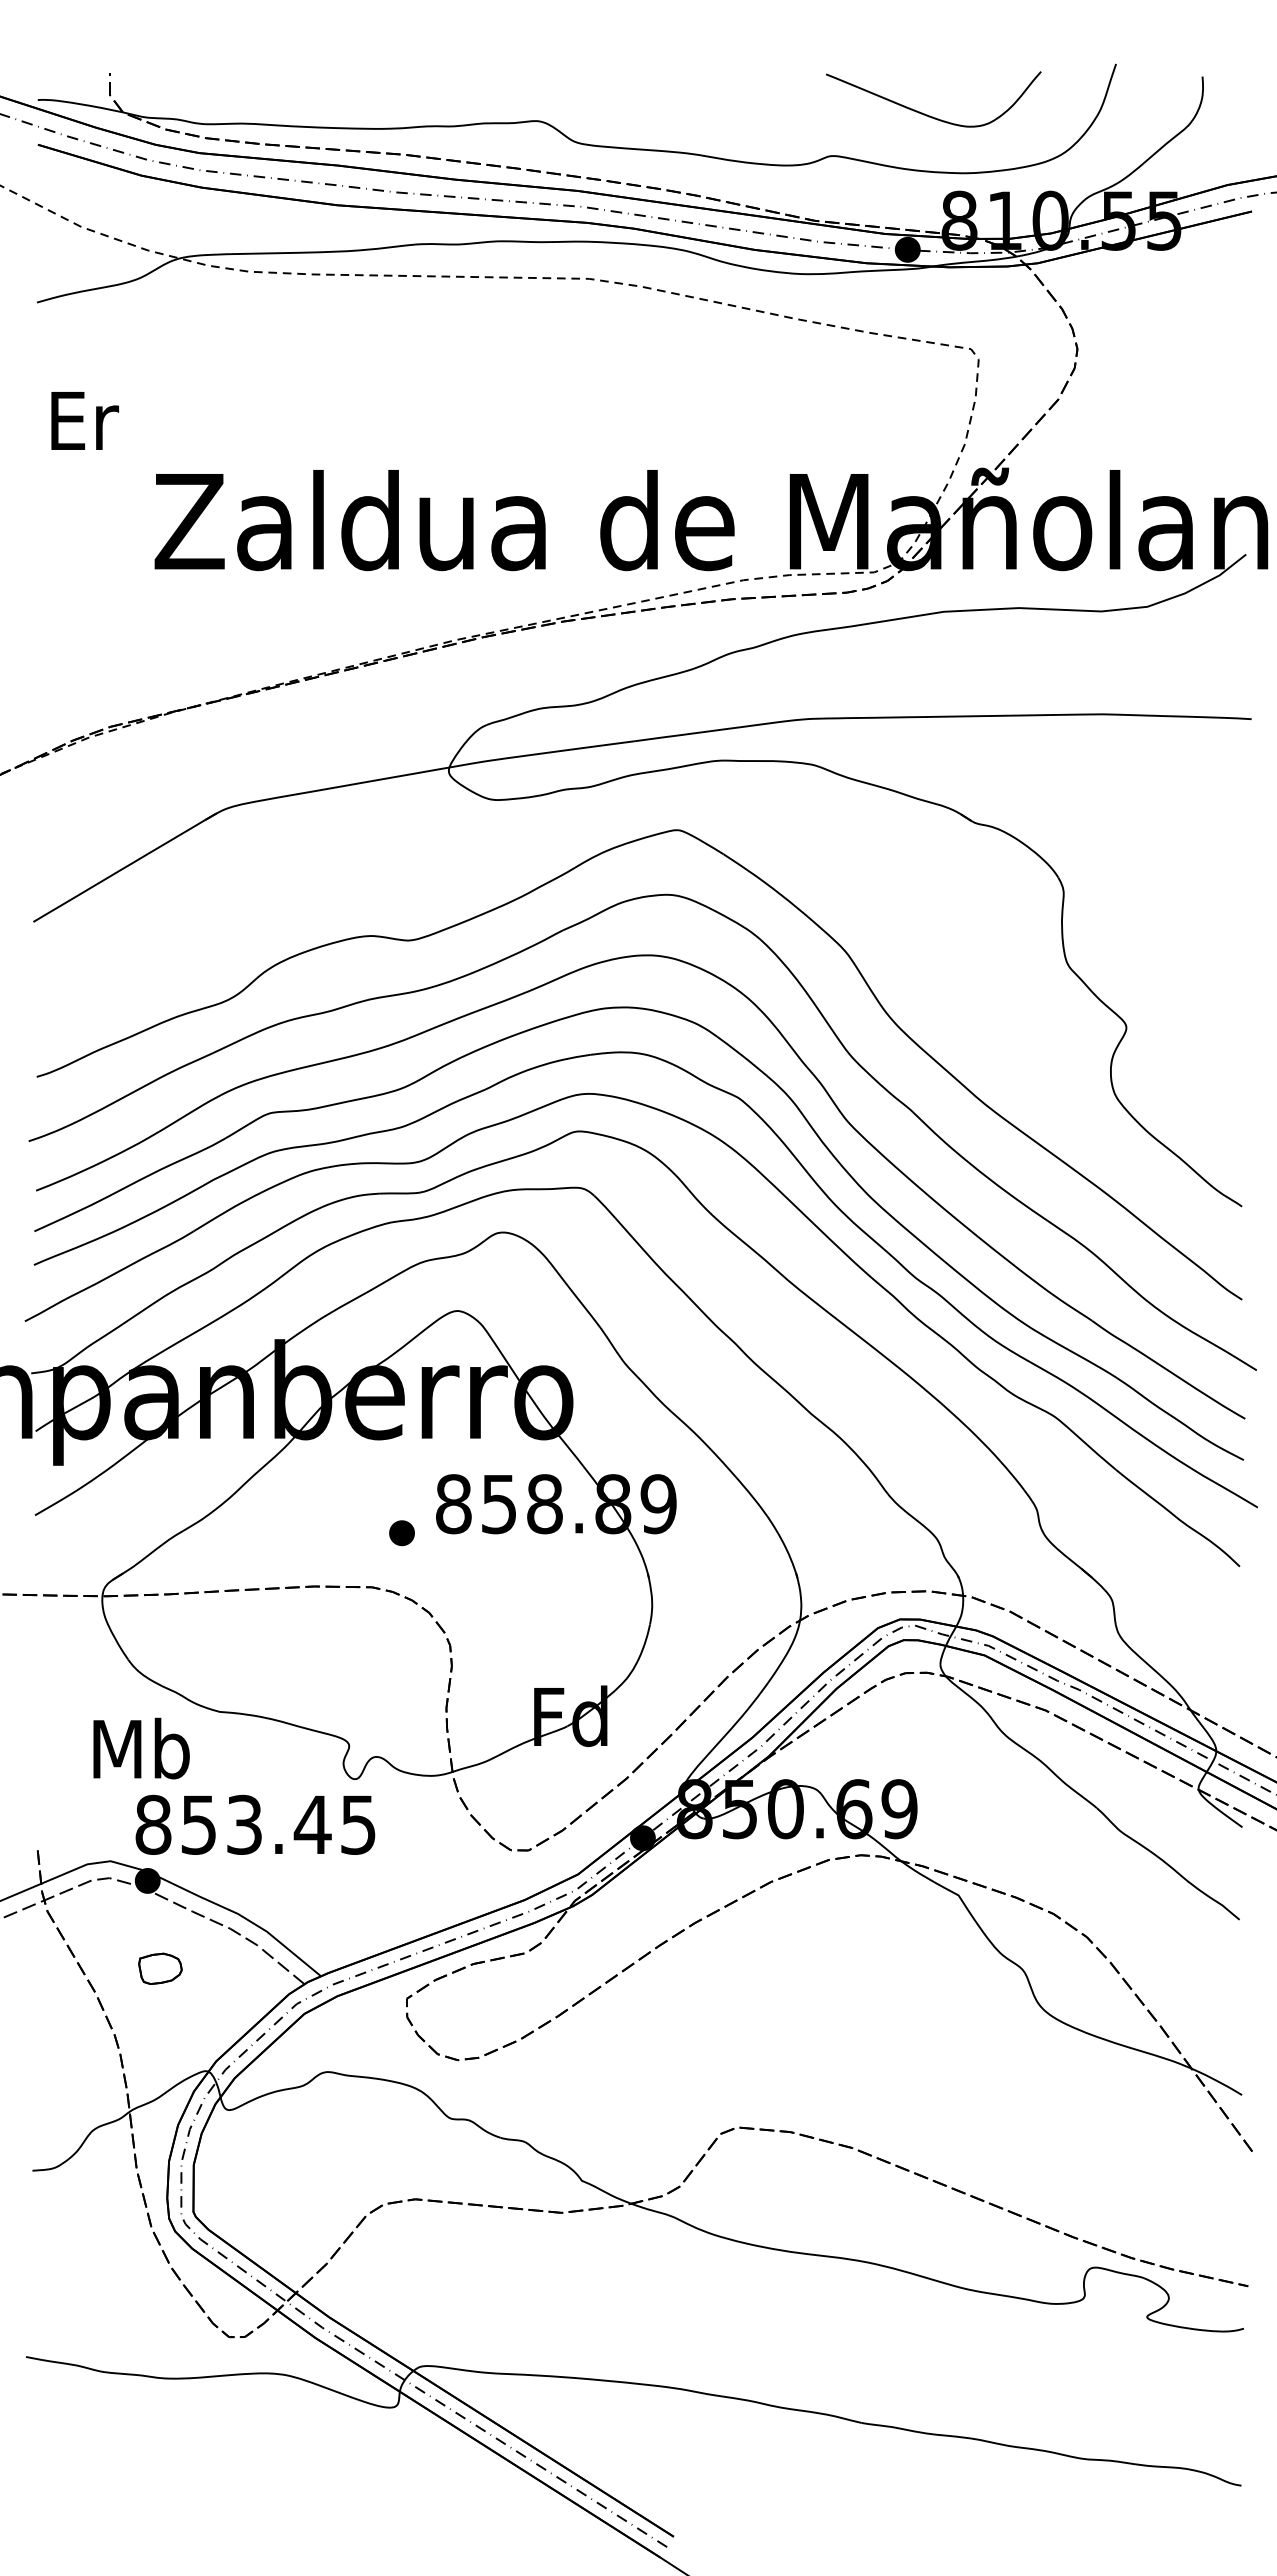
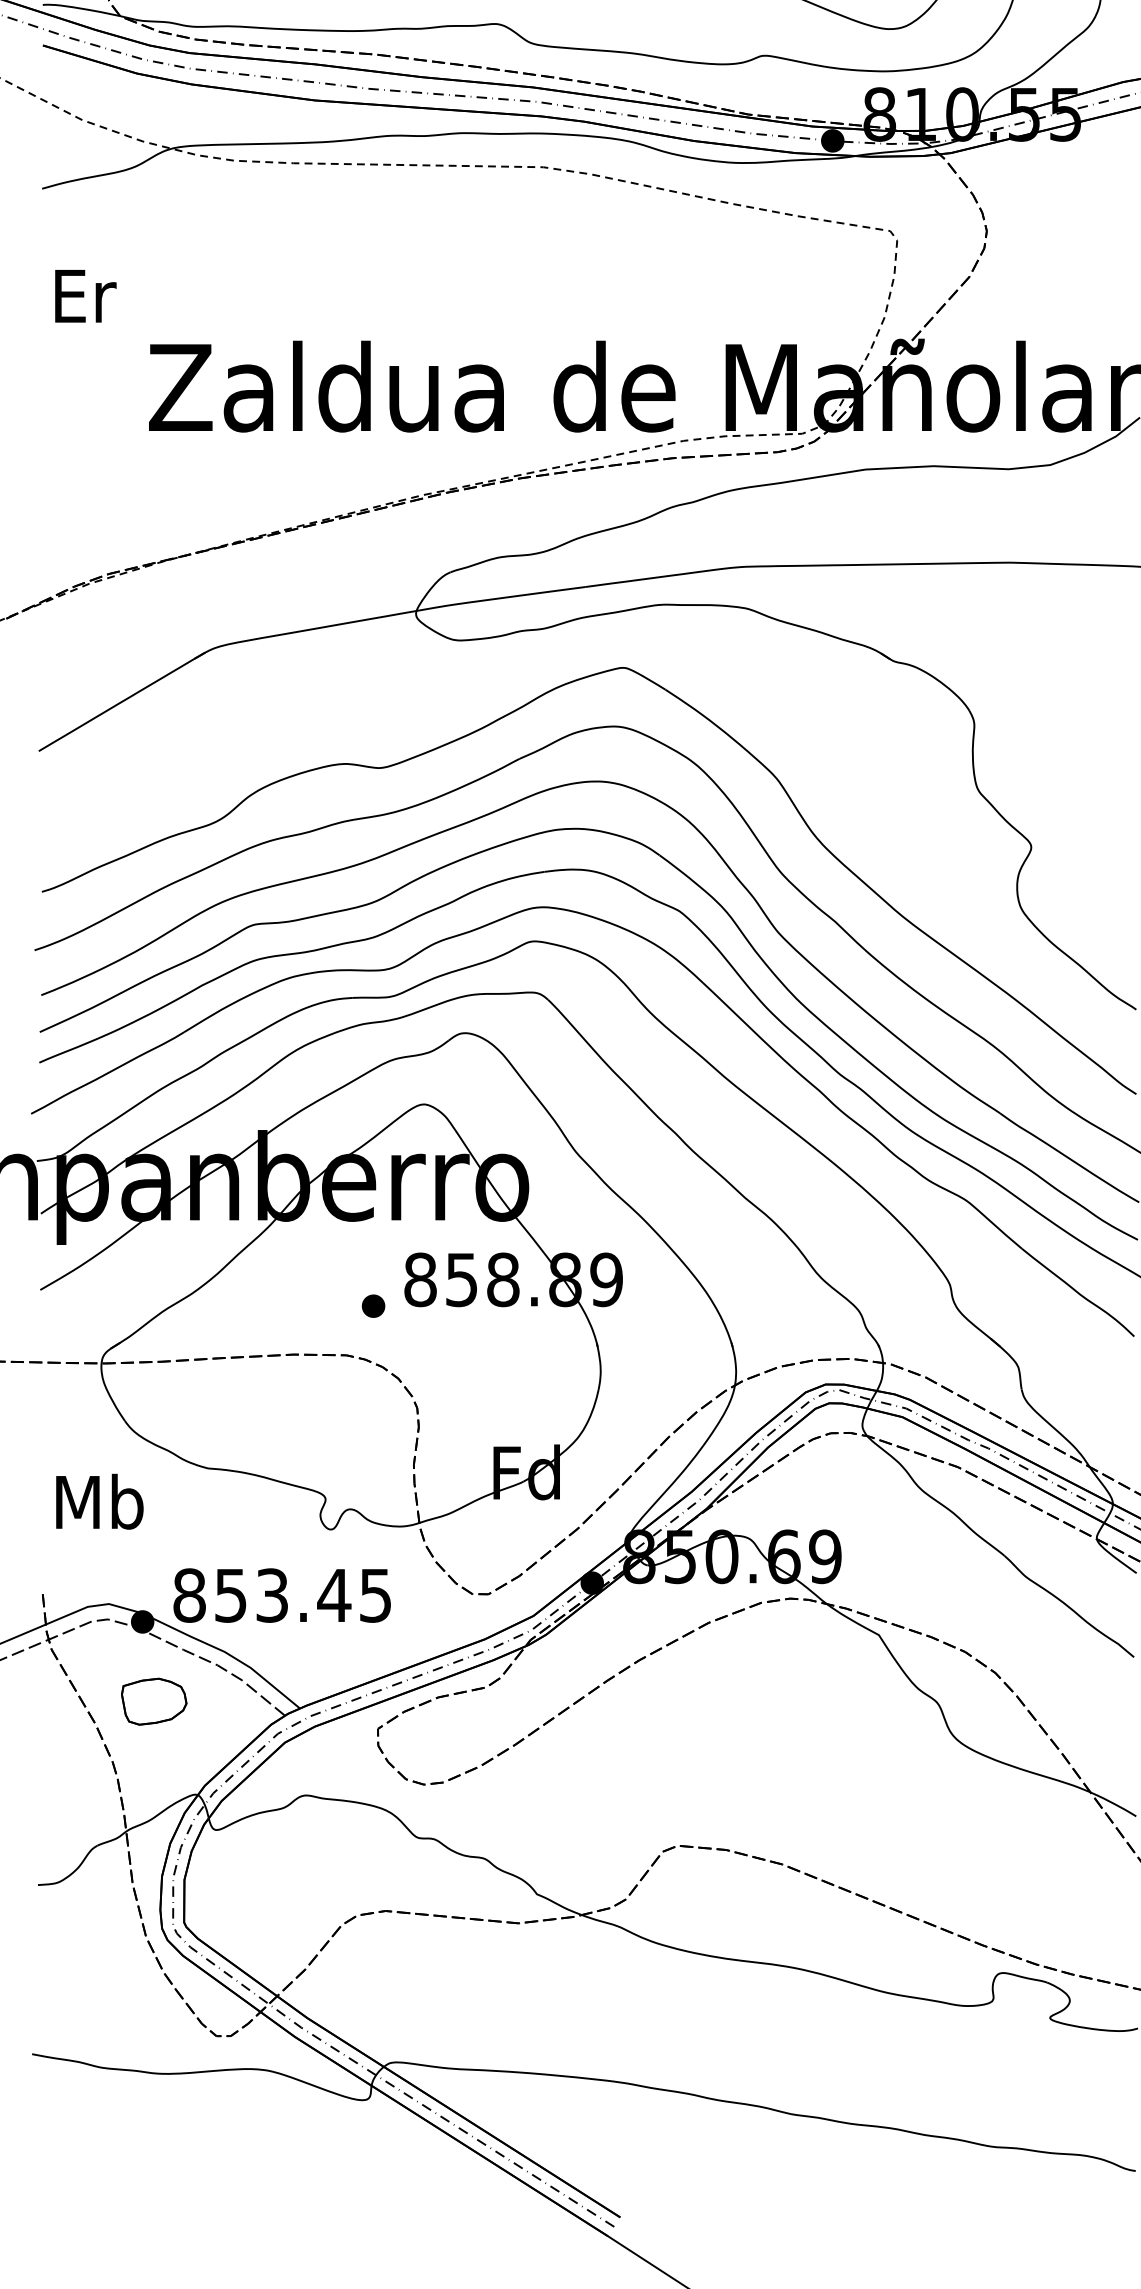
text: (141, 1748) -> (99, 1501), moved
text: (255, 1824) -> (282, 1595), moved
part: (160, 1968) -> (154, 1701), size x1.67

